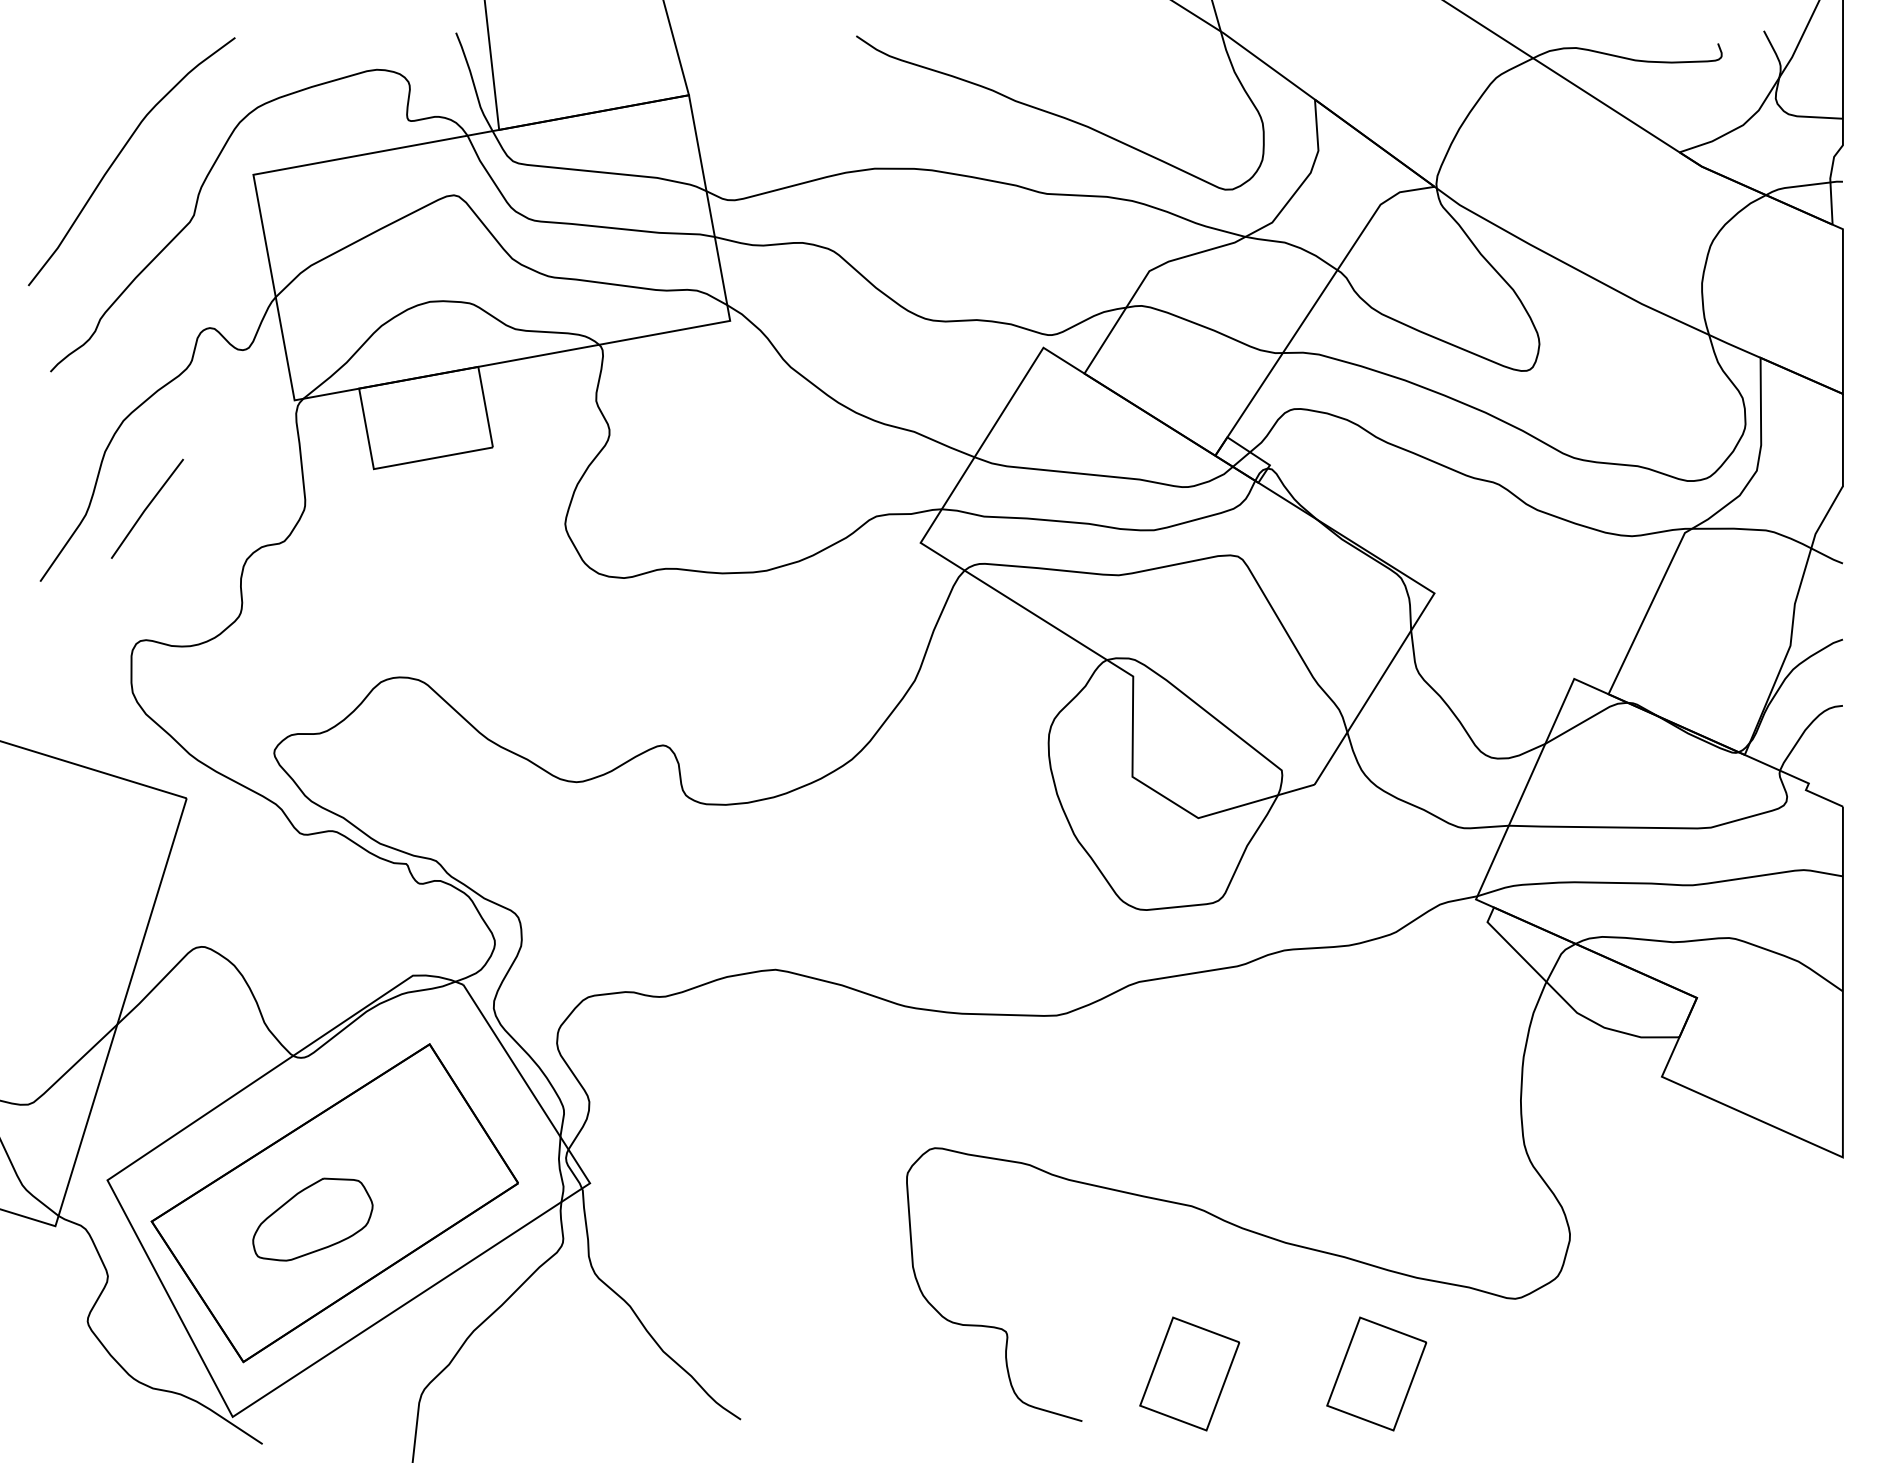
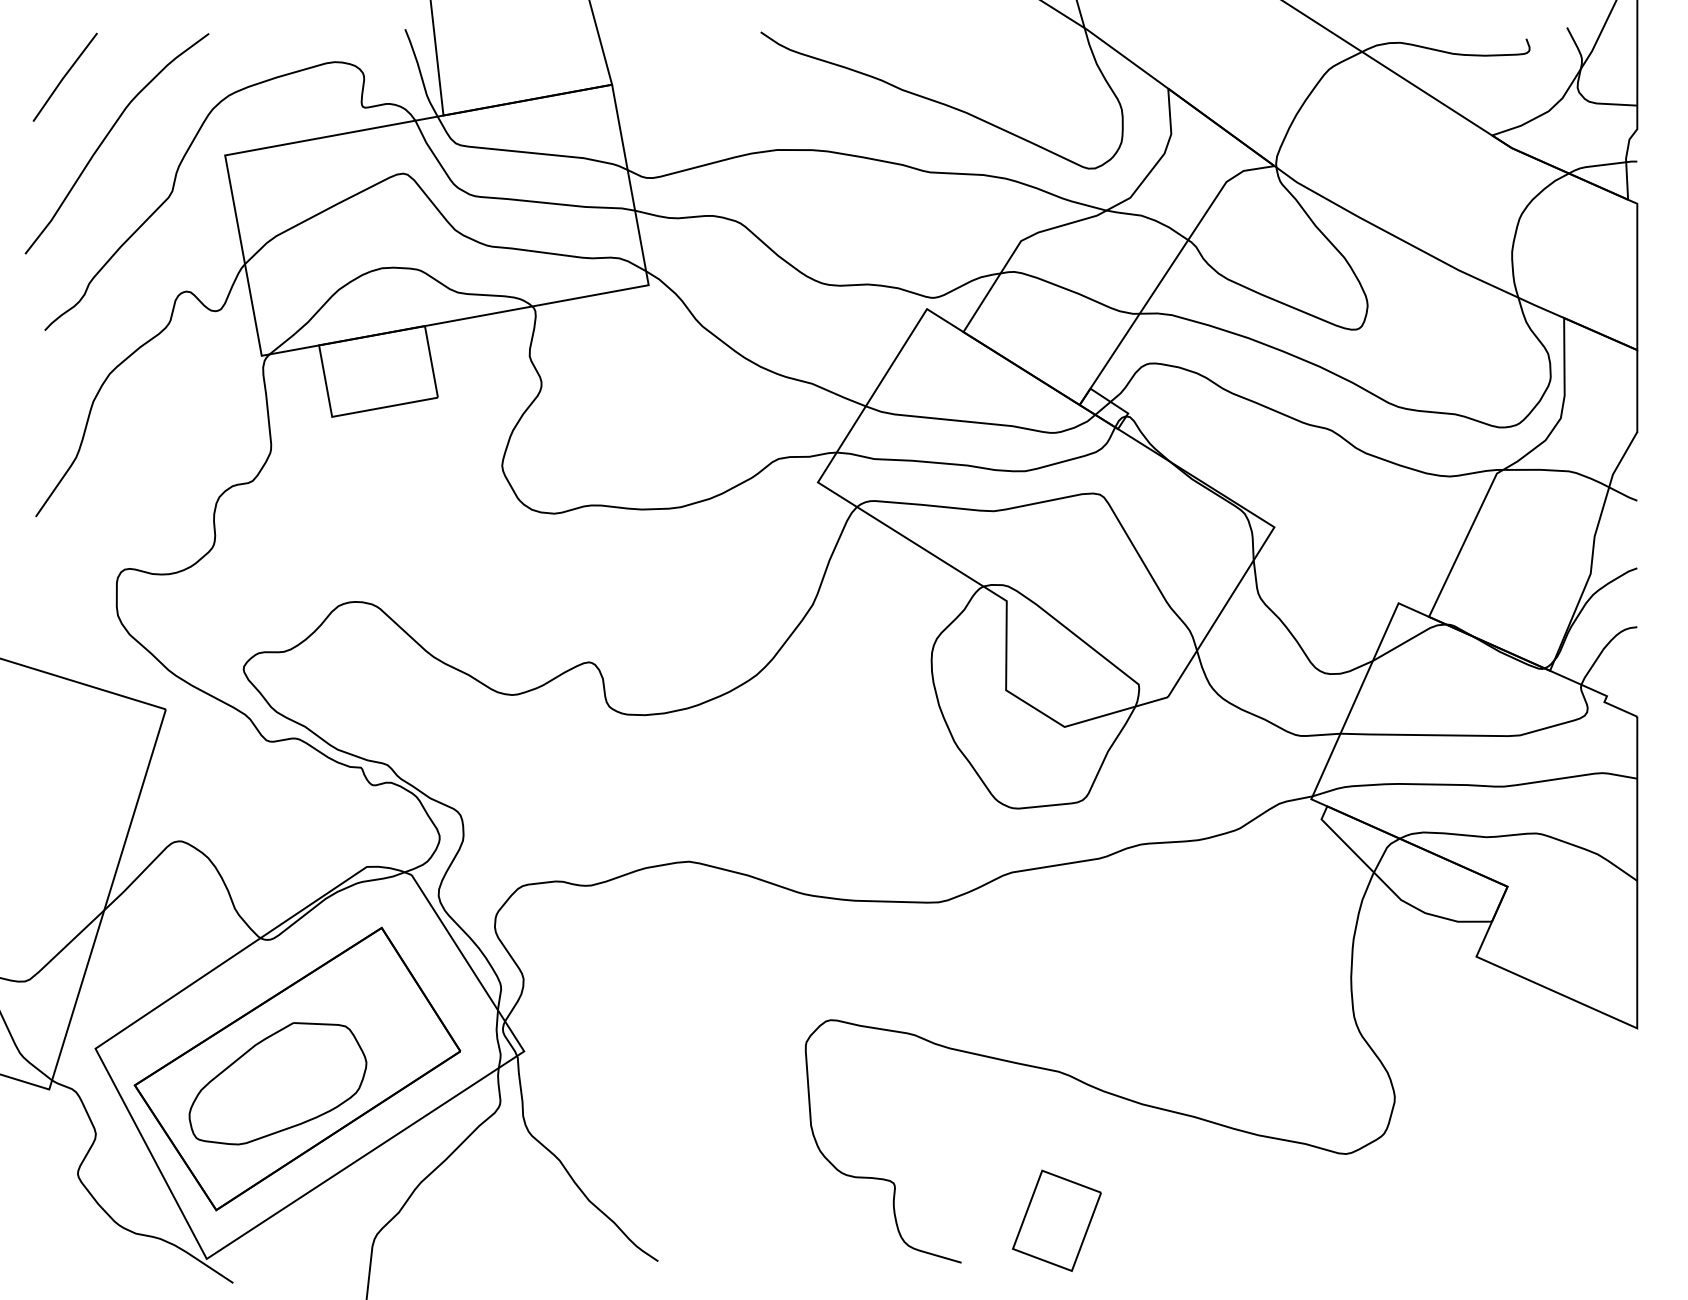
line: (147, 508) -> (65, 76), moved
part: (312, 1219) -> (277, 1083), size x1.67
part: (1376, 1373) -> (1222, 1220), removed

